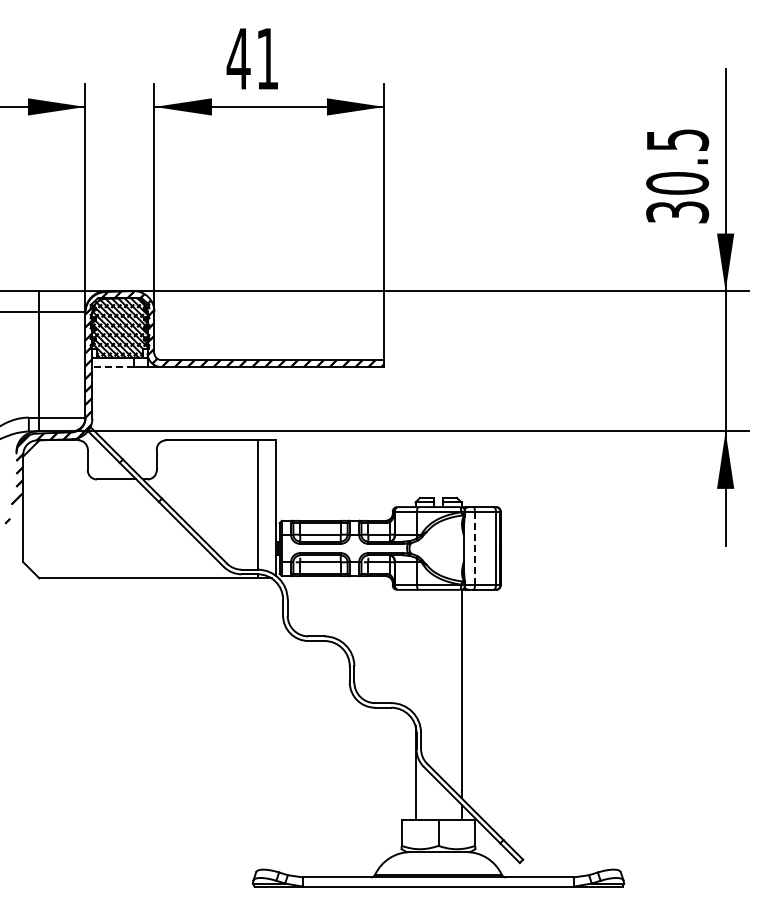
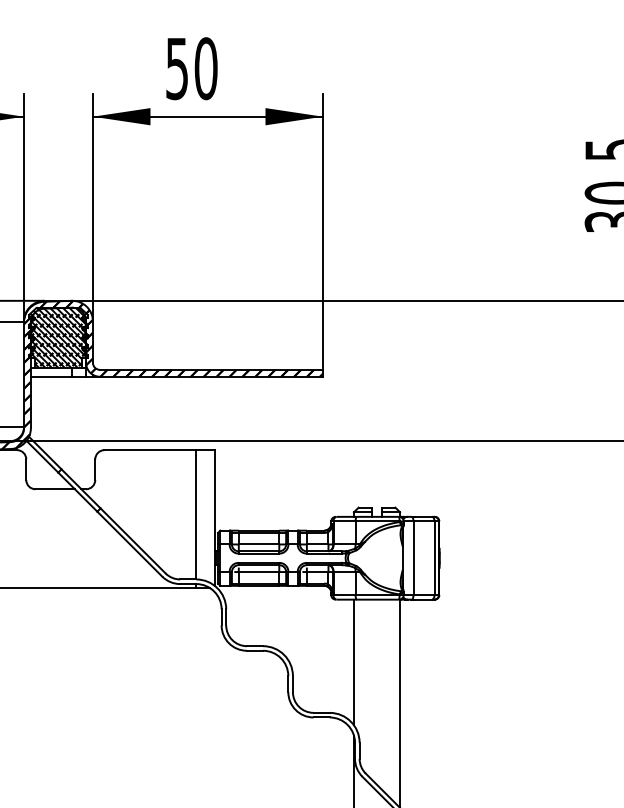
text: (252, 58) -> (191, 68), 41 -> 50
line: (113, 366) -> (52, 376), dashed -> solid
line: (474, 548) -> (413, 558), dashed -> solid
line: (415, 652) -> (354, 662), added

